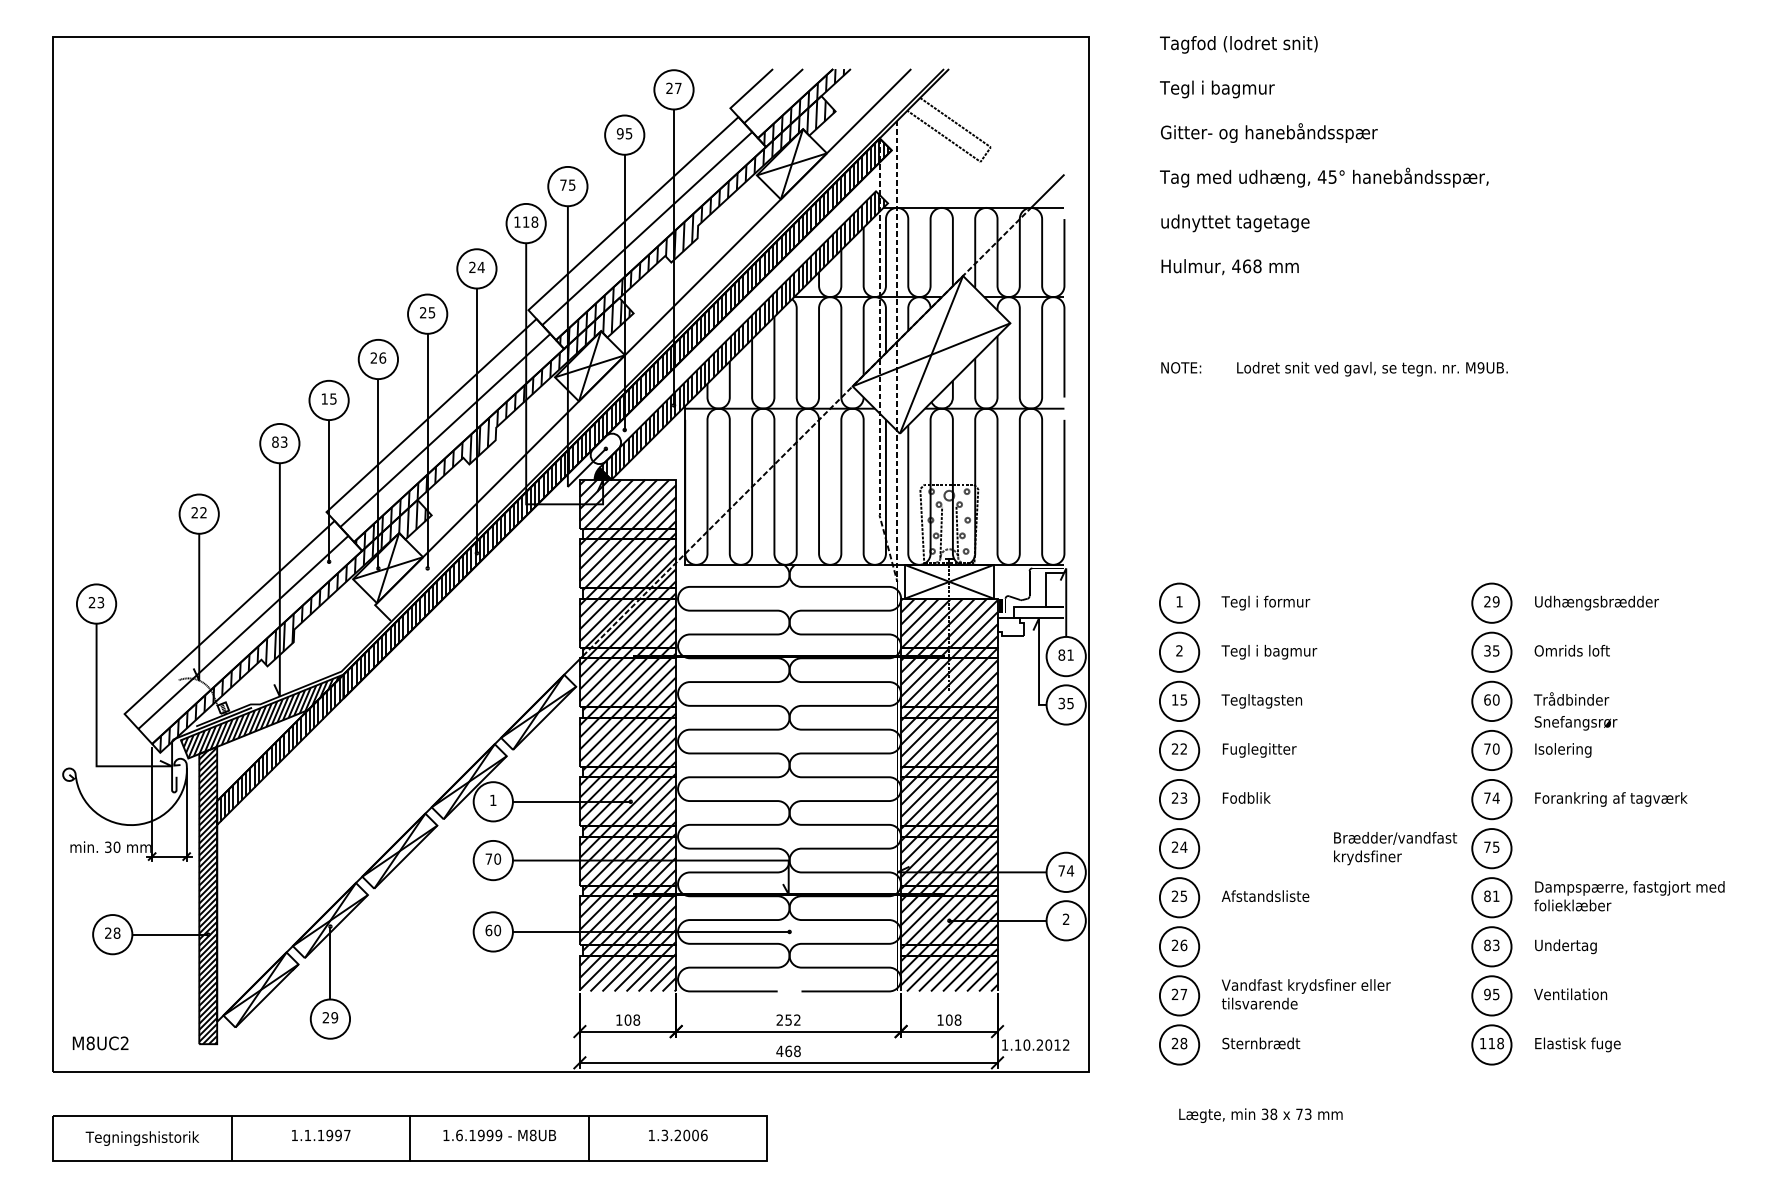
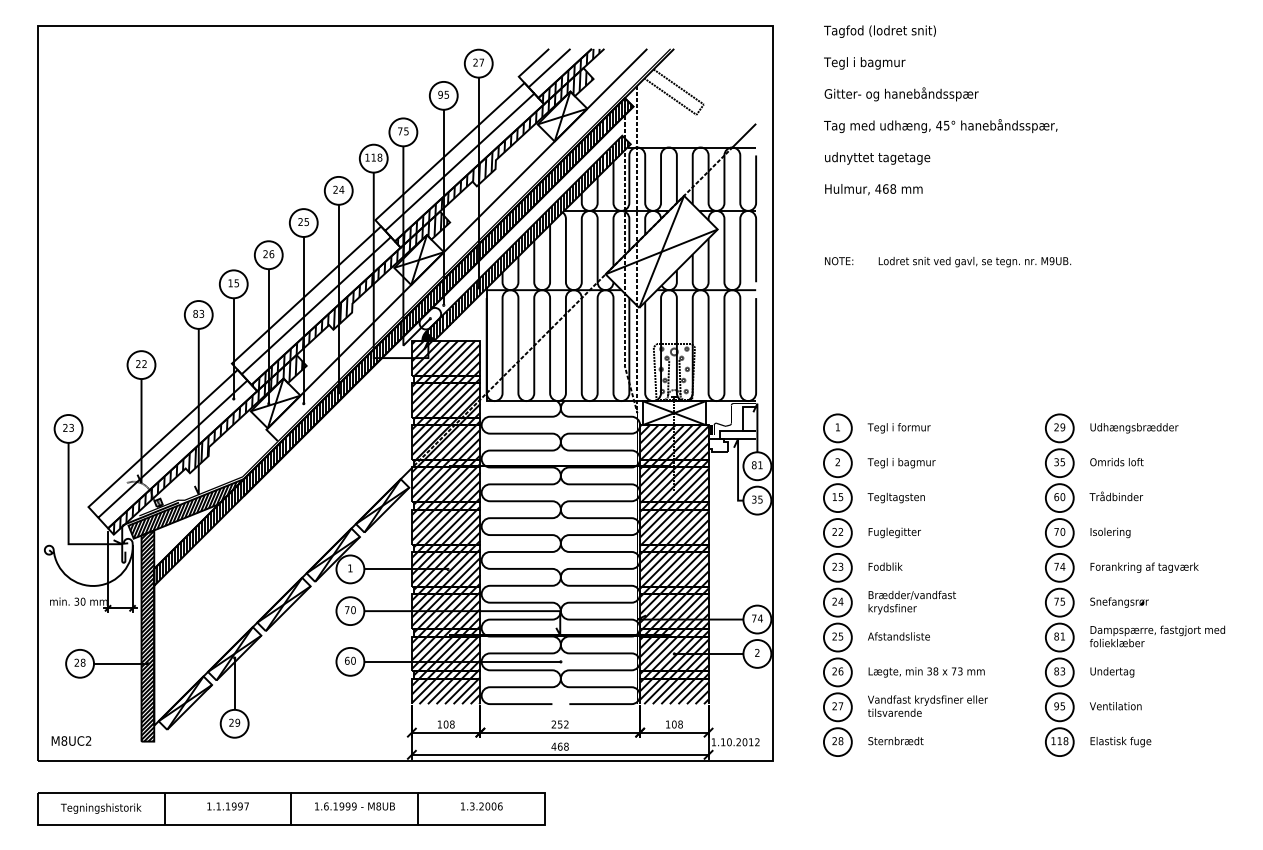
text: (1575, 723) -> (1119, 602), moved
text: (1394, 848) -> (911, 602), moved
text: (1260, 1115) -> (926, 672), moved

